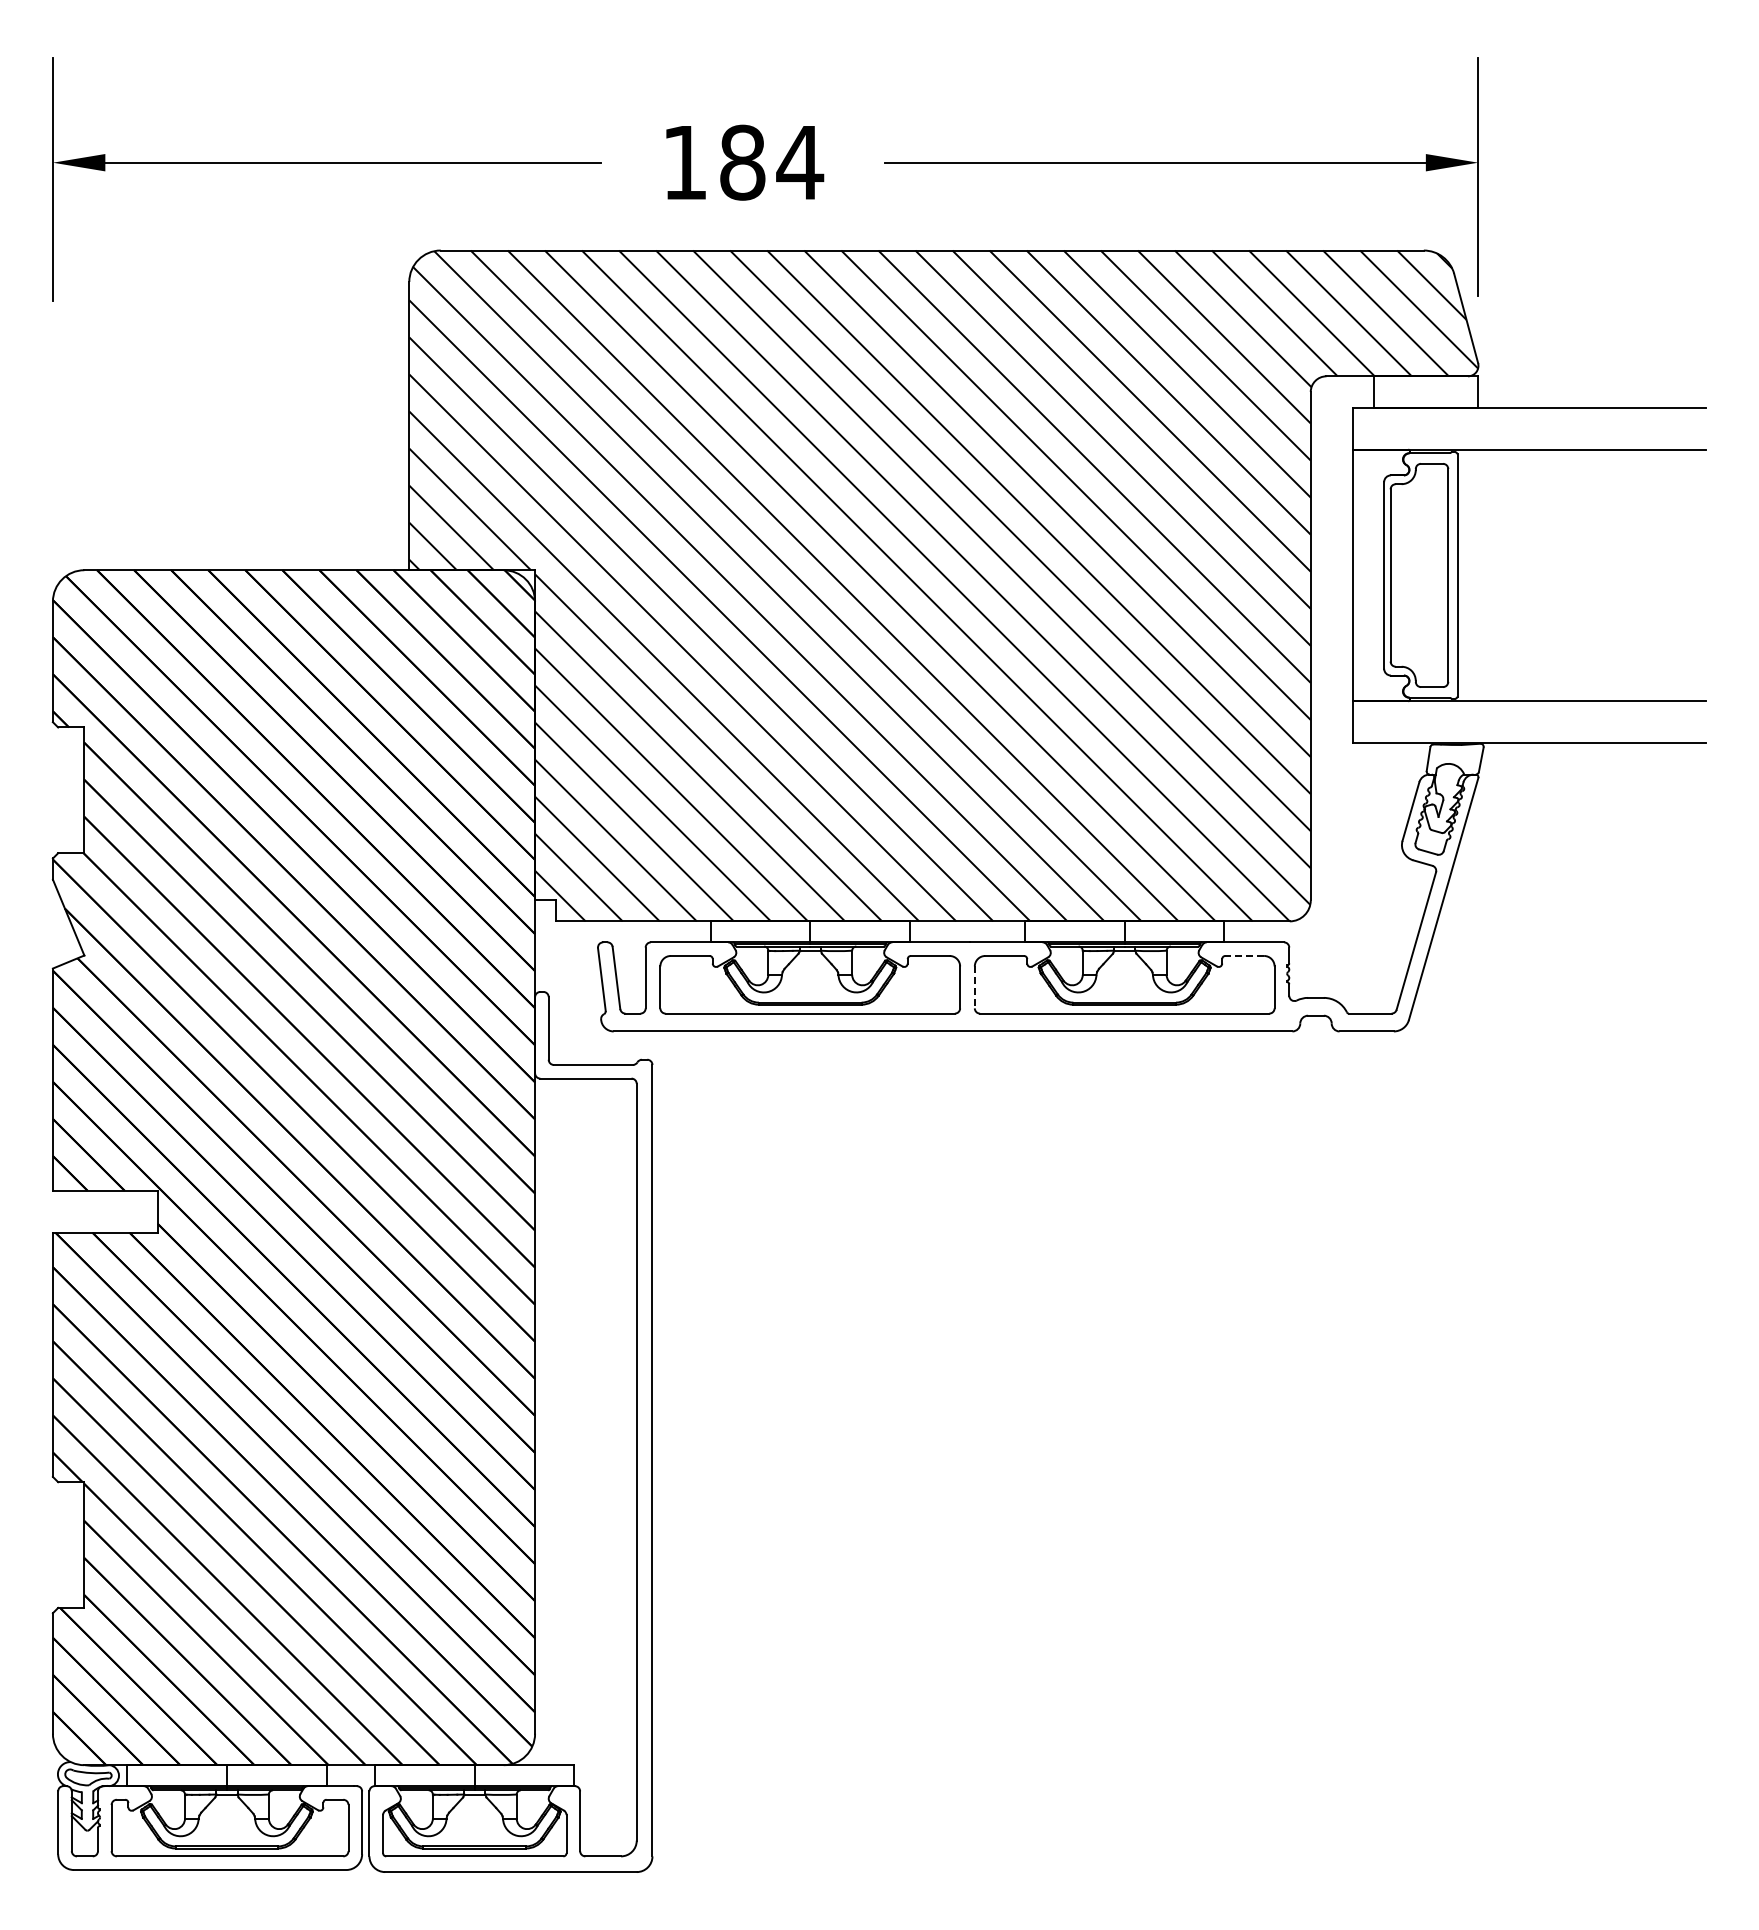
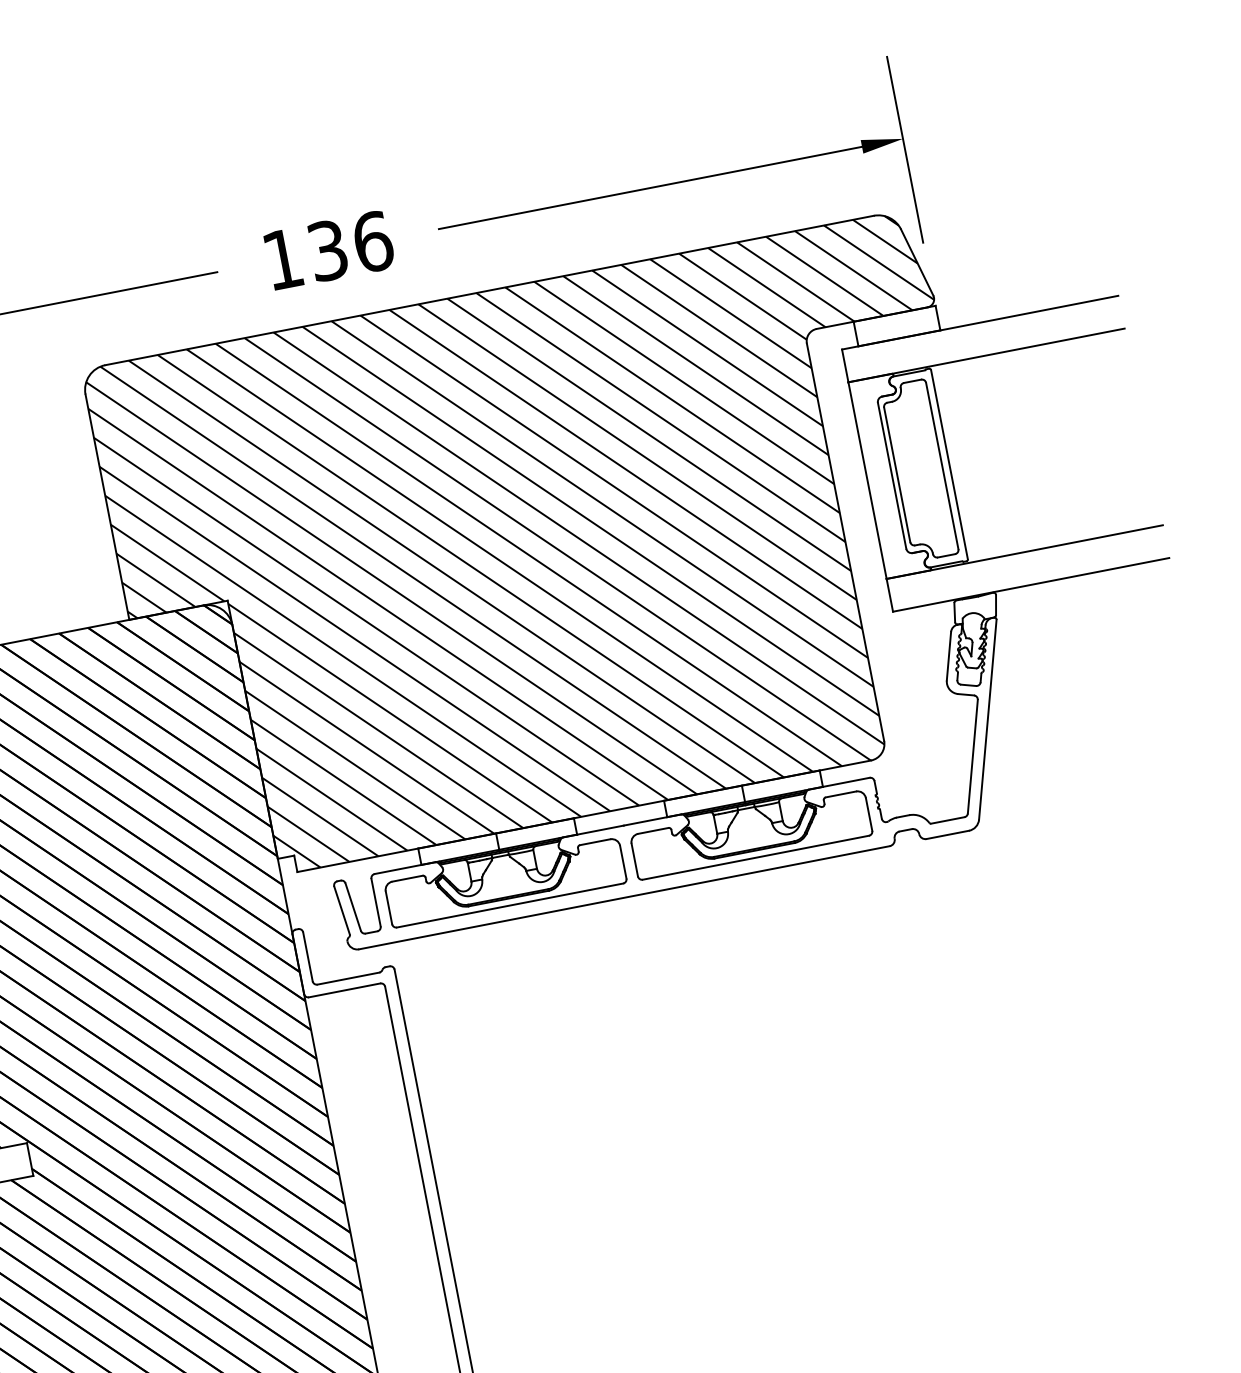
text: (772, 162) -> (351, 245), 184 -> 136
line: (1244, 955) -> (840, 794), dashed -> solid
line: (974, 987) -> (634, 860), dashed -> solid

